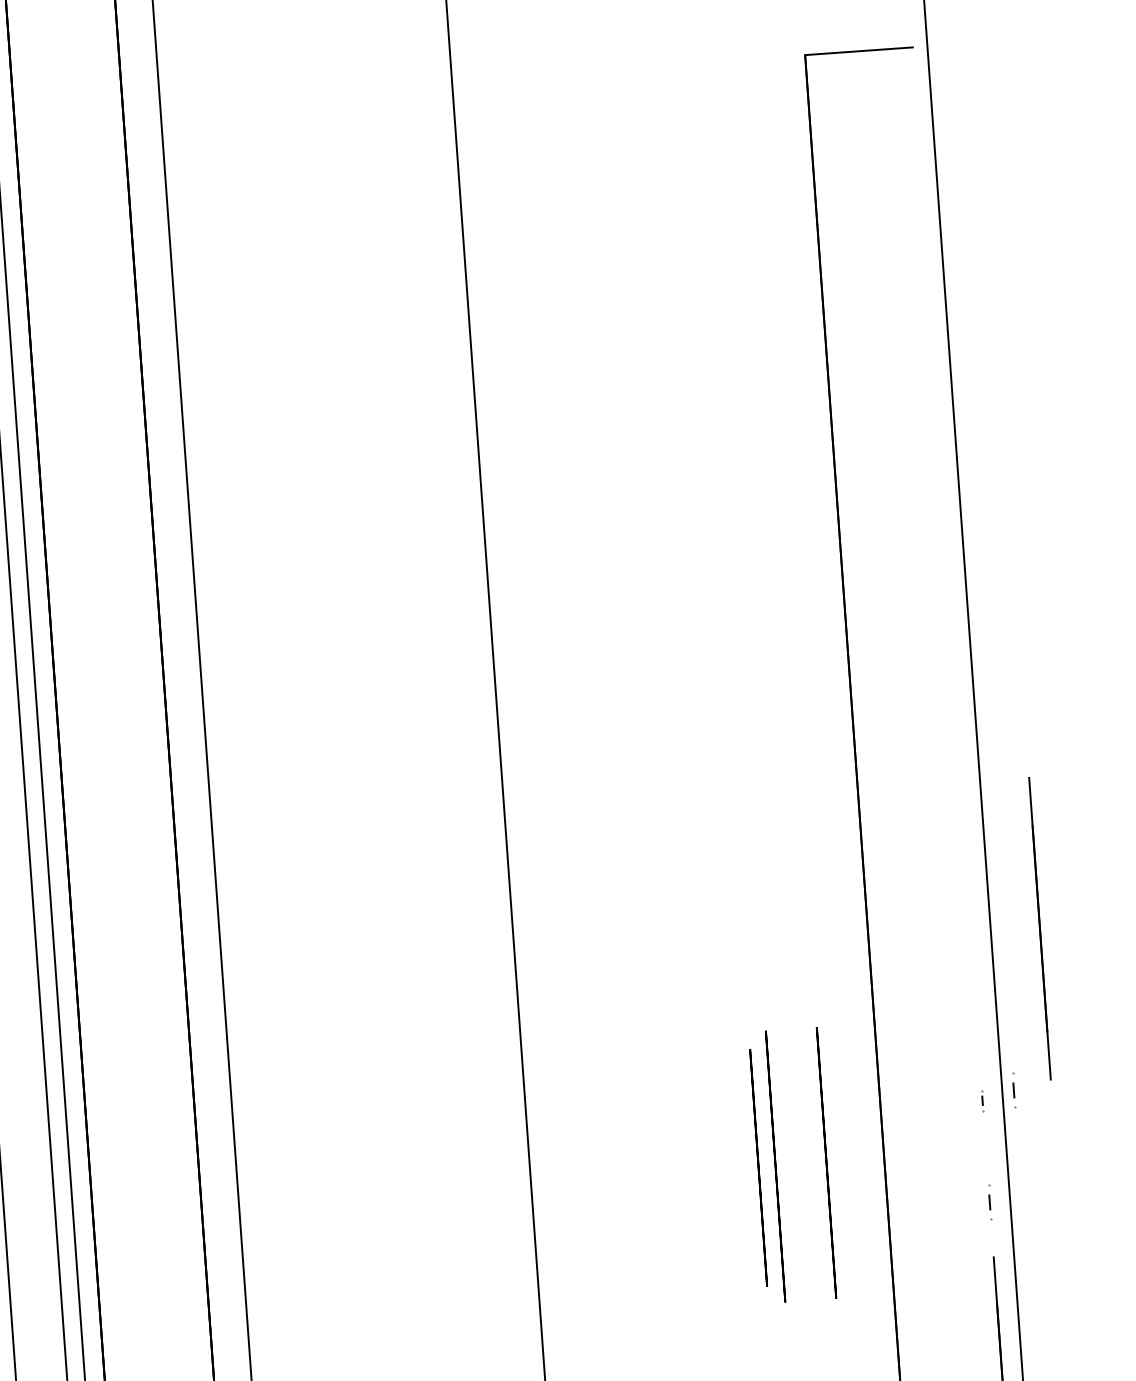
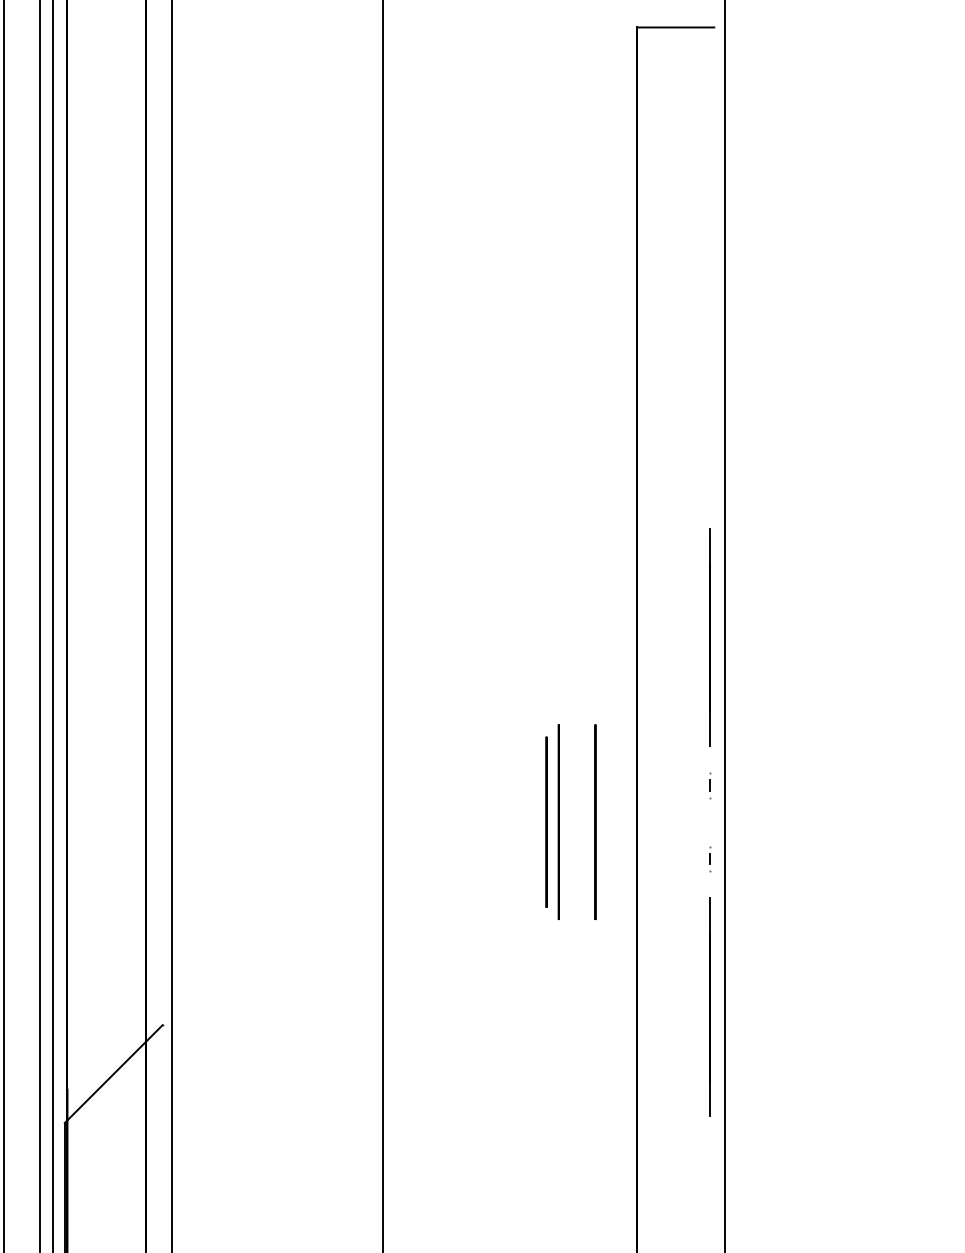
line: (1038, 928) -> (709, 637), moved
part: (1014, 1091) -> (733, 780), removed
part: (982, 1100) -> (710, 785), size x1.67

